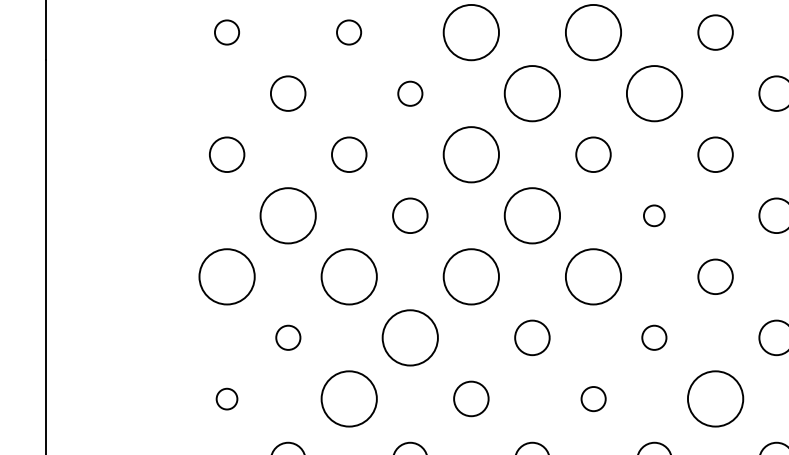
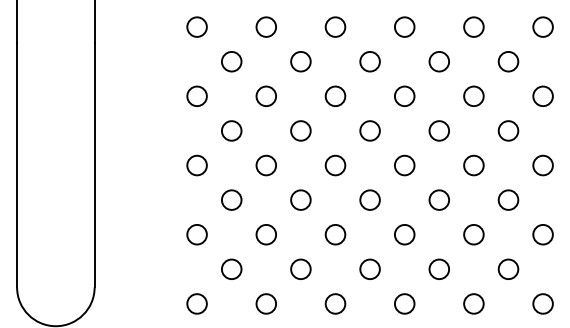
circle: (226, 31) -> (196, 26), size x1.43
circle: (347, 31) -> (265, 26), size x1.43
circle: (471, 31) -> (335, 26), size x0.62
circle: (593, 31) -> (404, 26), size x0.62
circle: (409, 93) -> (300, 61), size x1.43
circle: (531, 93) -> (369, 61), size x0.62
circle: (654, 93) -> (439, 61), size x0.62
circle: (471, 155) -> (335, 96), size x0.62
circle: (287, 215) -> (231, 130), size x0.62
circle: (531, 215) -> (369, 130), size x0.62
circle: (653, 215) -> (438, 130), size x1.67
circle: (226, 276) -> (196, 165), size x0.62
circle: (349, 276) -> (266, 165), size x0.62
circle: (471, 276) -> (335, 165), size x0.62
circle: (593, 276) -> (404, 165), size x0.62
circle: (287, 336) -> (231, 199), size x1.43
circle: (409, 336) -> (300, 199), size x0.62
circle: (653, 336) -> (438, 199), size x1.43
circle: (226, 398) -> (196, 234), size x1.67
circle: (349, 398) -> (266, 234), size x0.62
circle: (593, 398) -> (404, 234), size x1.43
circle: (714, 398) -> (473, 234), size x0.62

